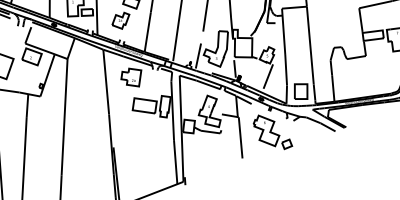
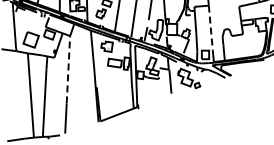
line: (309, 46) -> (210, 28), solid -> dashed
line: (64, 116) -> (68, 69), solid -> dashed

